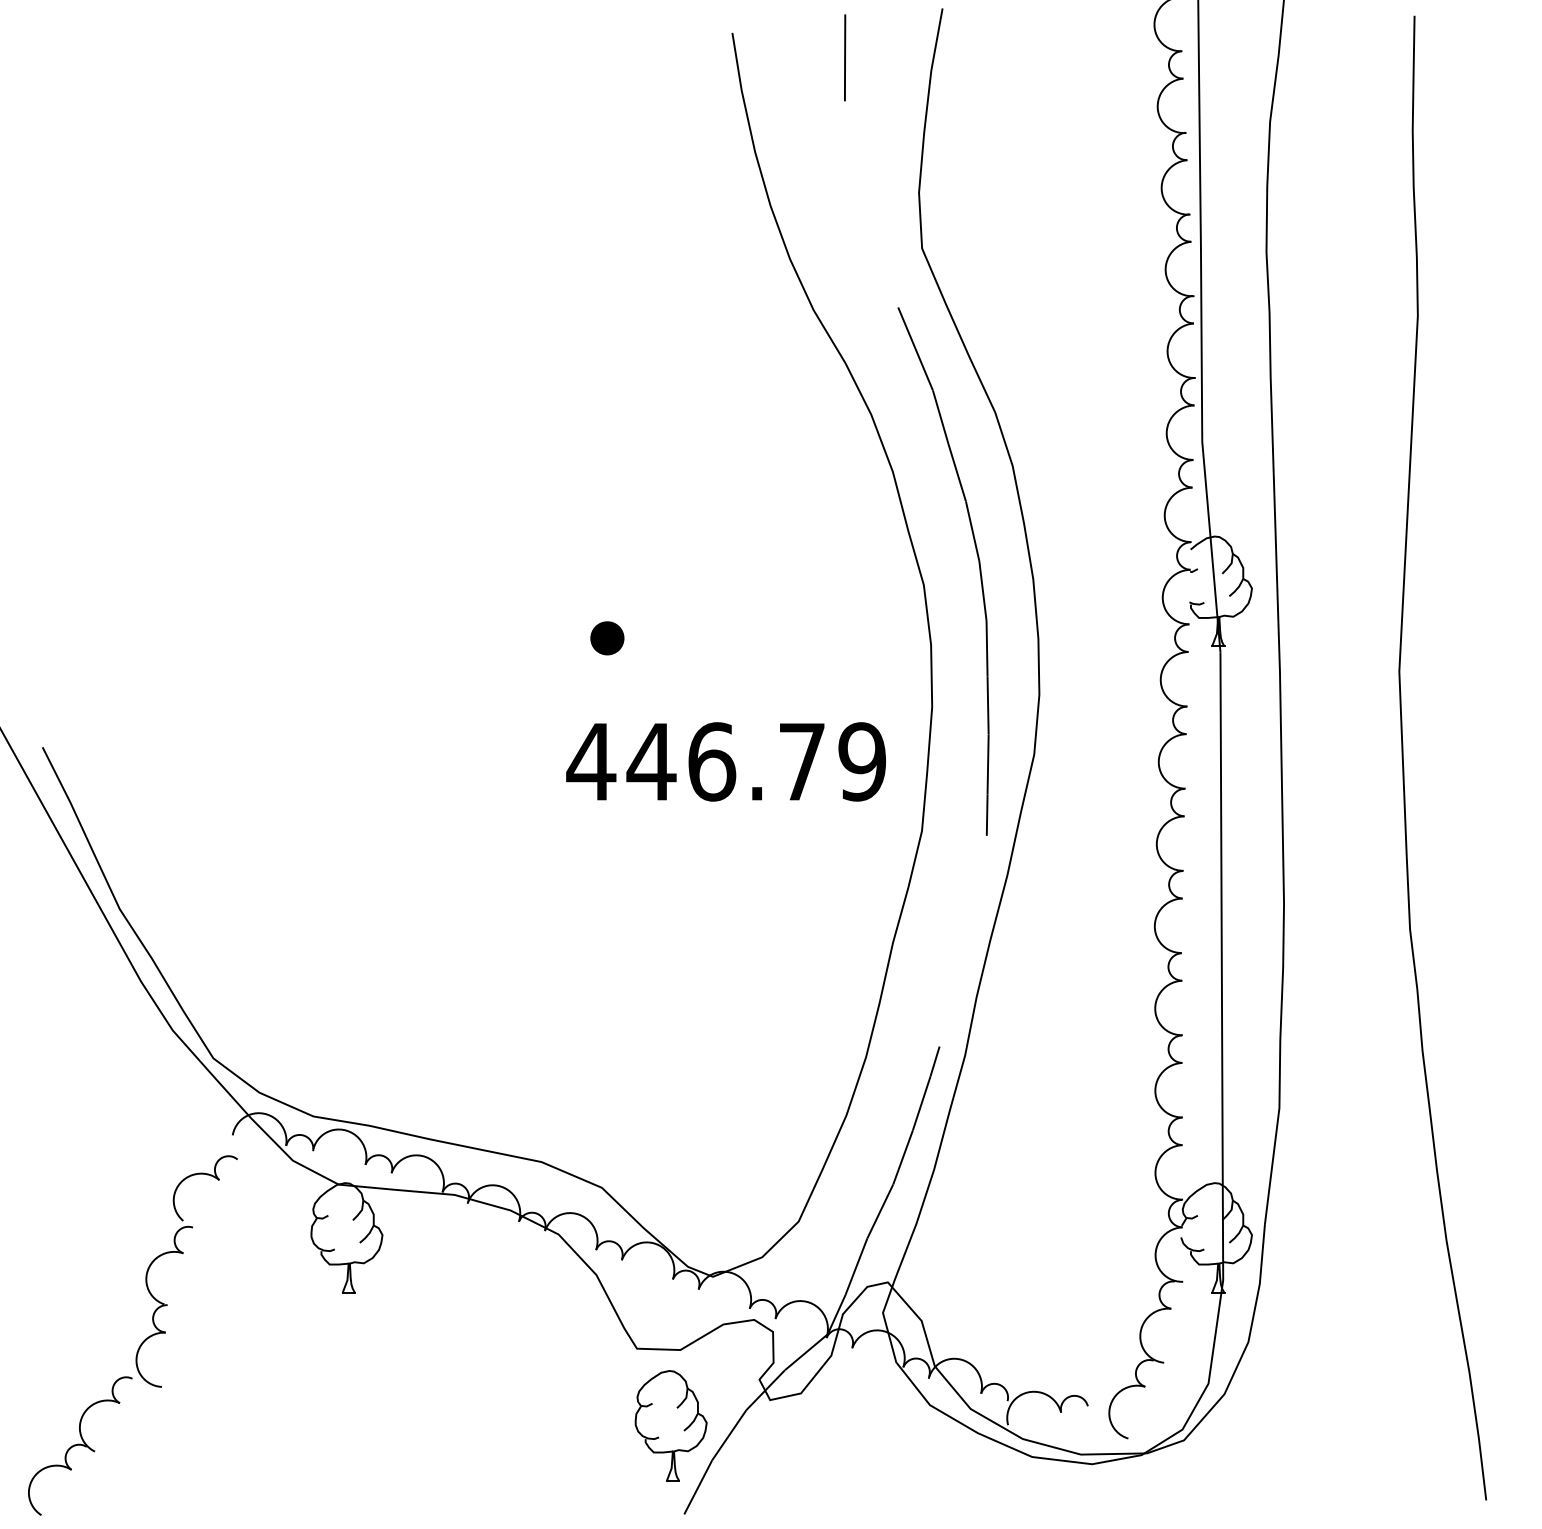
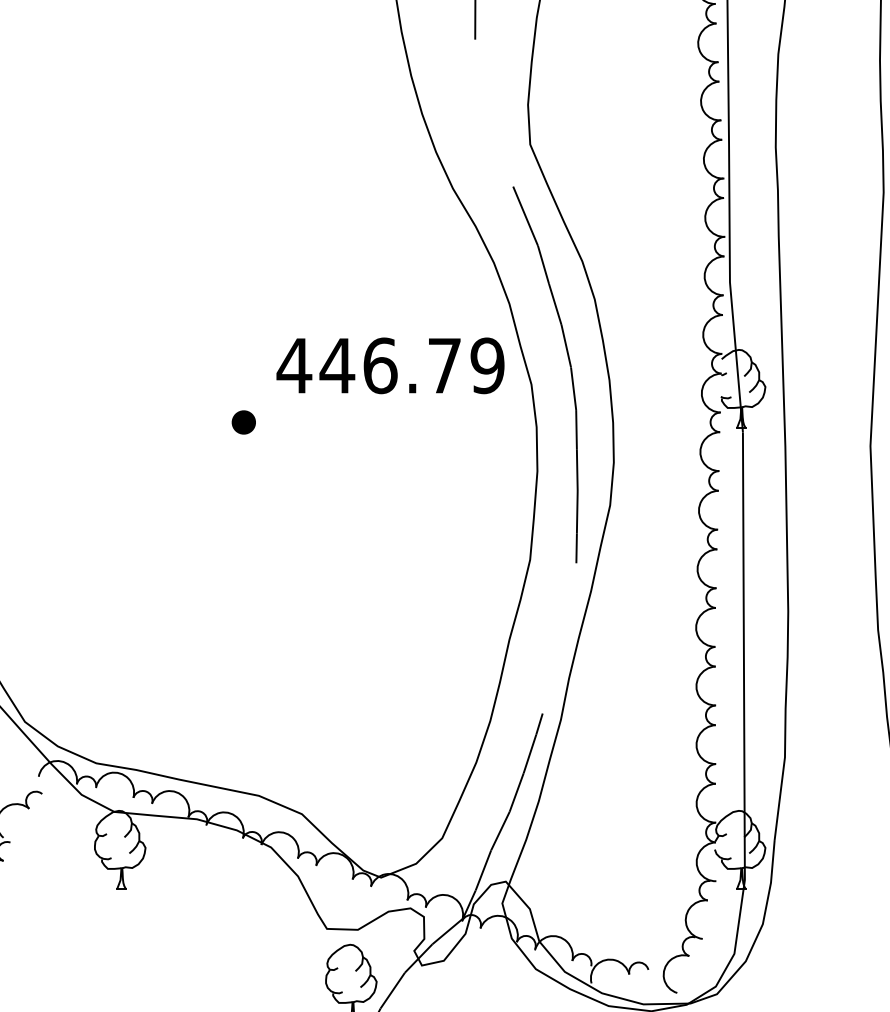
part: (607, 638) -> (243, 422), moved
text: (725, 761) -> (390, 365), moved

